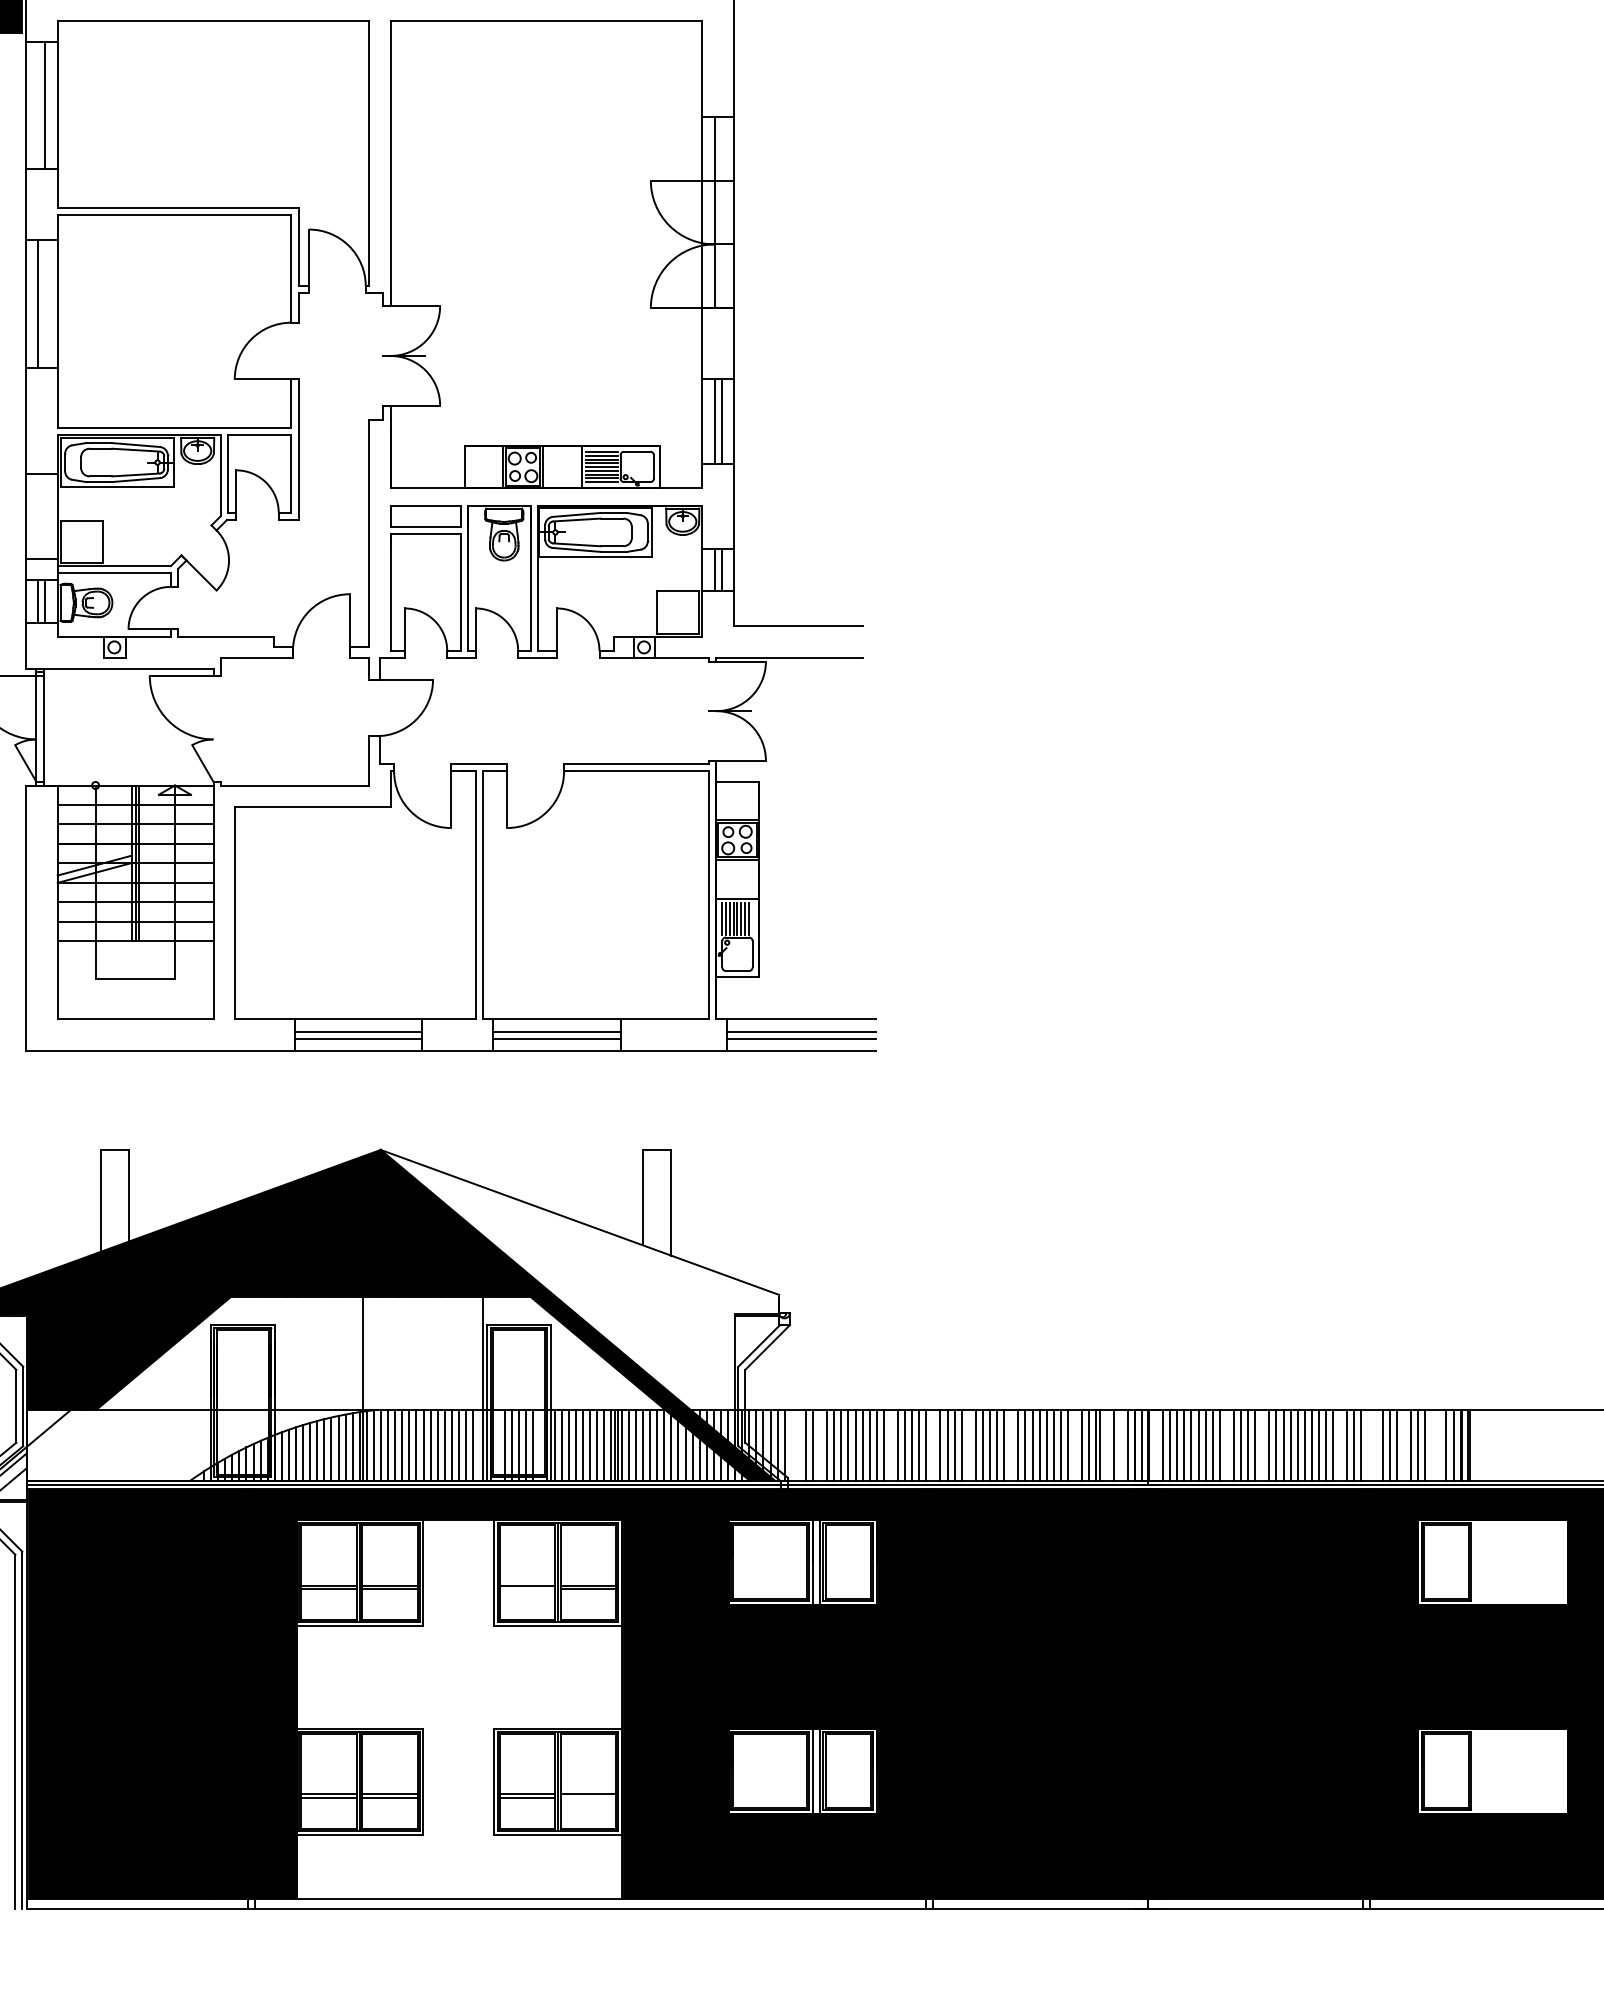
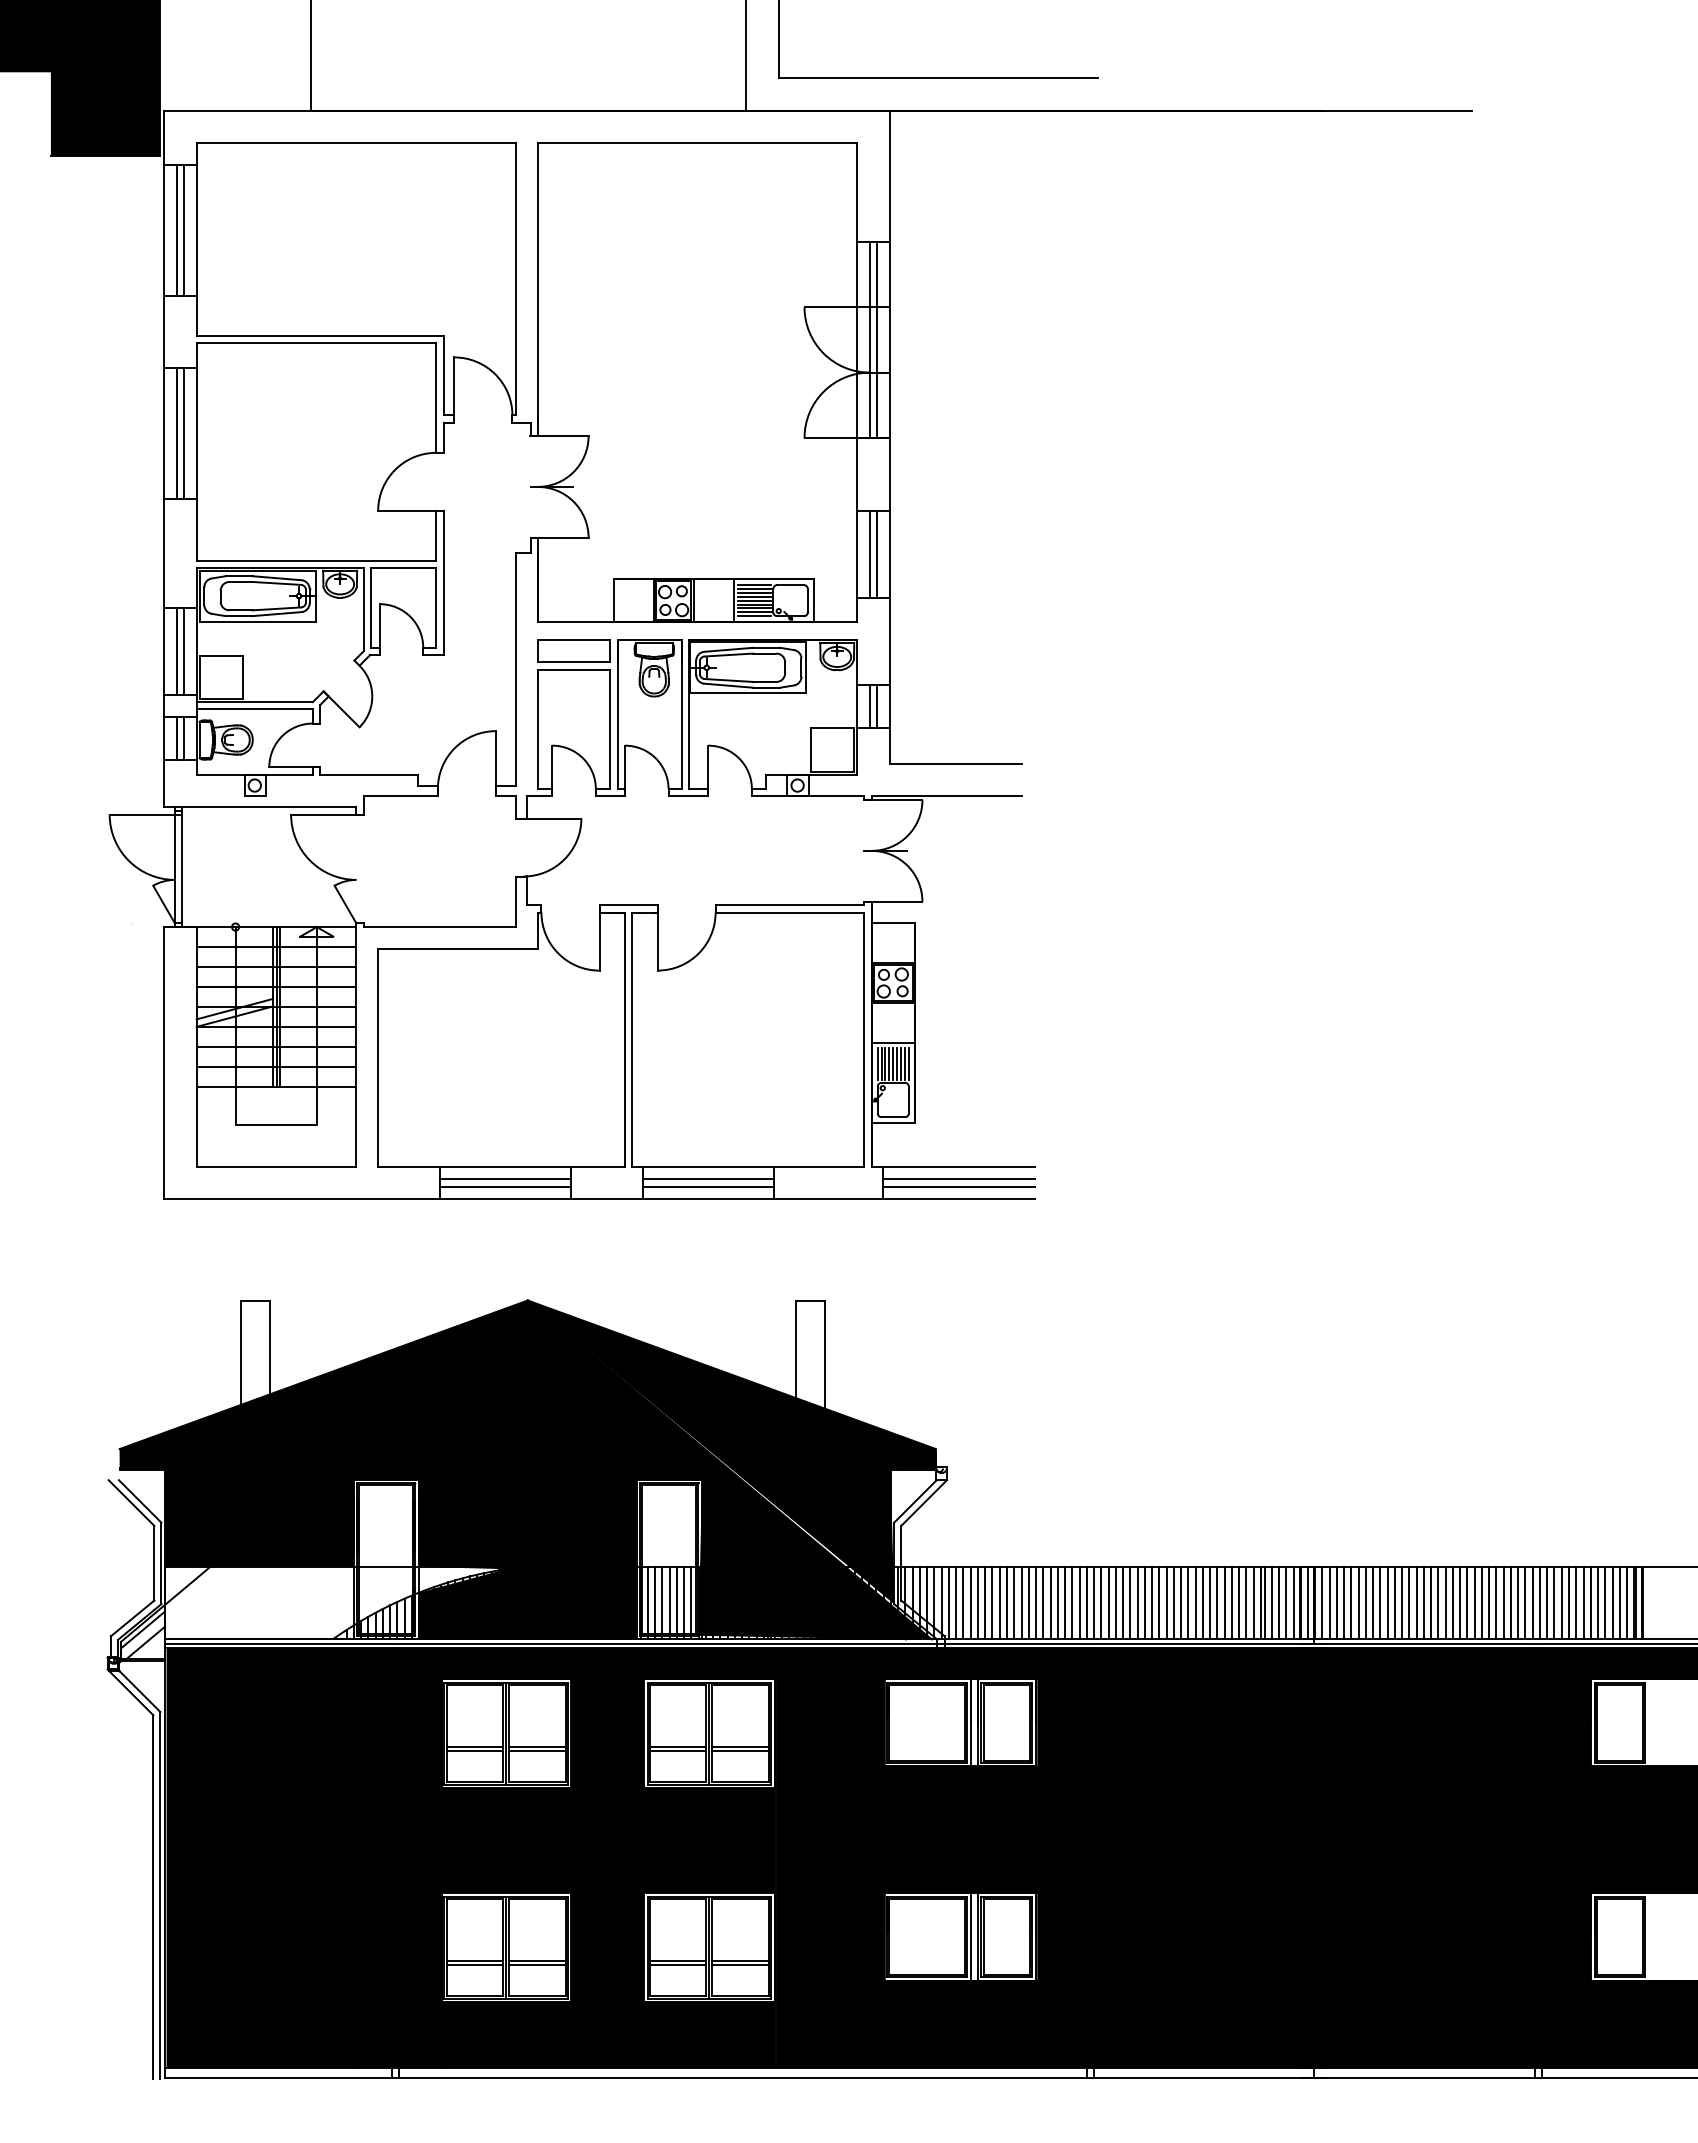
line: (37, 105) -> (176, 230), added
line: (722, 212) -> (877, 339), added
line: (45, 303) -> (184, 433), added
line: (37, 515) -> (176, 650), added
line: (45, 515) -> (184, 650), added
line: (752, 918) -> (908, 1063), added
fill: (579, 1298) -> (731, 1452), added
fill: (422, 1388) -> (570, 1544), added
line: (497, 1444) -> (647, 1602), added
line: (540, 1444) -> (691, 1602), added
line: (791, 1444) -> (948, 1602), added
line: (799, 1444) -> (956, 1602), added
line: (819, 1444) -> (977, 1602), added
line: (890, 1444) -> (1050, 1602), added
line: (933, 1444) -> (1094, 1602), added
line: (968, 1444) -> (1130, 1602), added
line: (1010, 1444) -> (1173, 1602), added
line: (1075, 1444) -> (1239, 1602), added
line: (1106, 1444) -> (1271, 1602), added
line: (1121, 1444) -> (1286, 1602), added
line: (1156, 1444) -> (1322, 1602), added
line: (1226, 1444) -> (1394, 1602), added
line: (1262, 1444) -> (1431, 1602), added
line: (1339, 1444) -> (1510, 1602), added
line: (1368, 1444) -> (1539, 1602), added
line: (1375, 1444) -> (1547, 1602), added
line: (1404, 1444) -> (1576, 1602), added
line: (1432, 1444) -> (1605, 1602), added
line: (1439, 1444) -> (1612, 1602), added
line: (526, 1589) -> (677, 1750), added
fill: (458, 1709) -> (607, 1873), added
line: (588, 1797) -> (740, 1964), added

